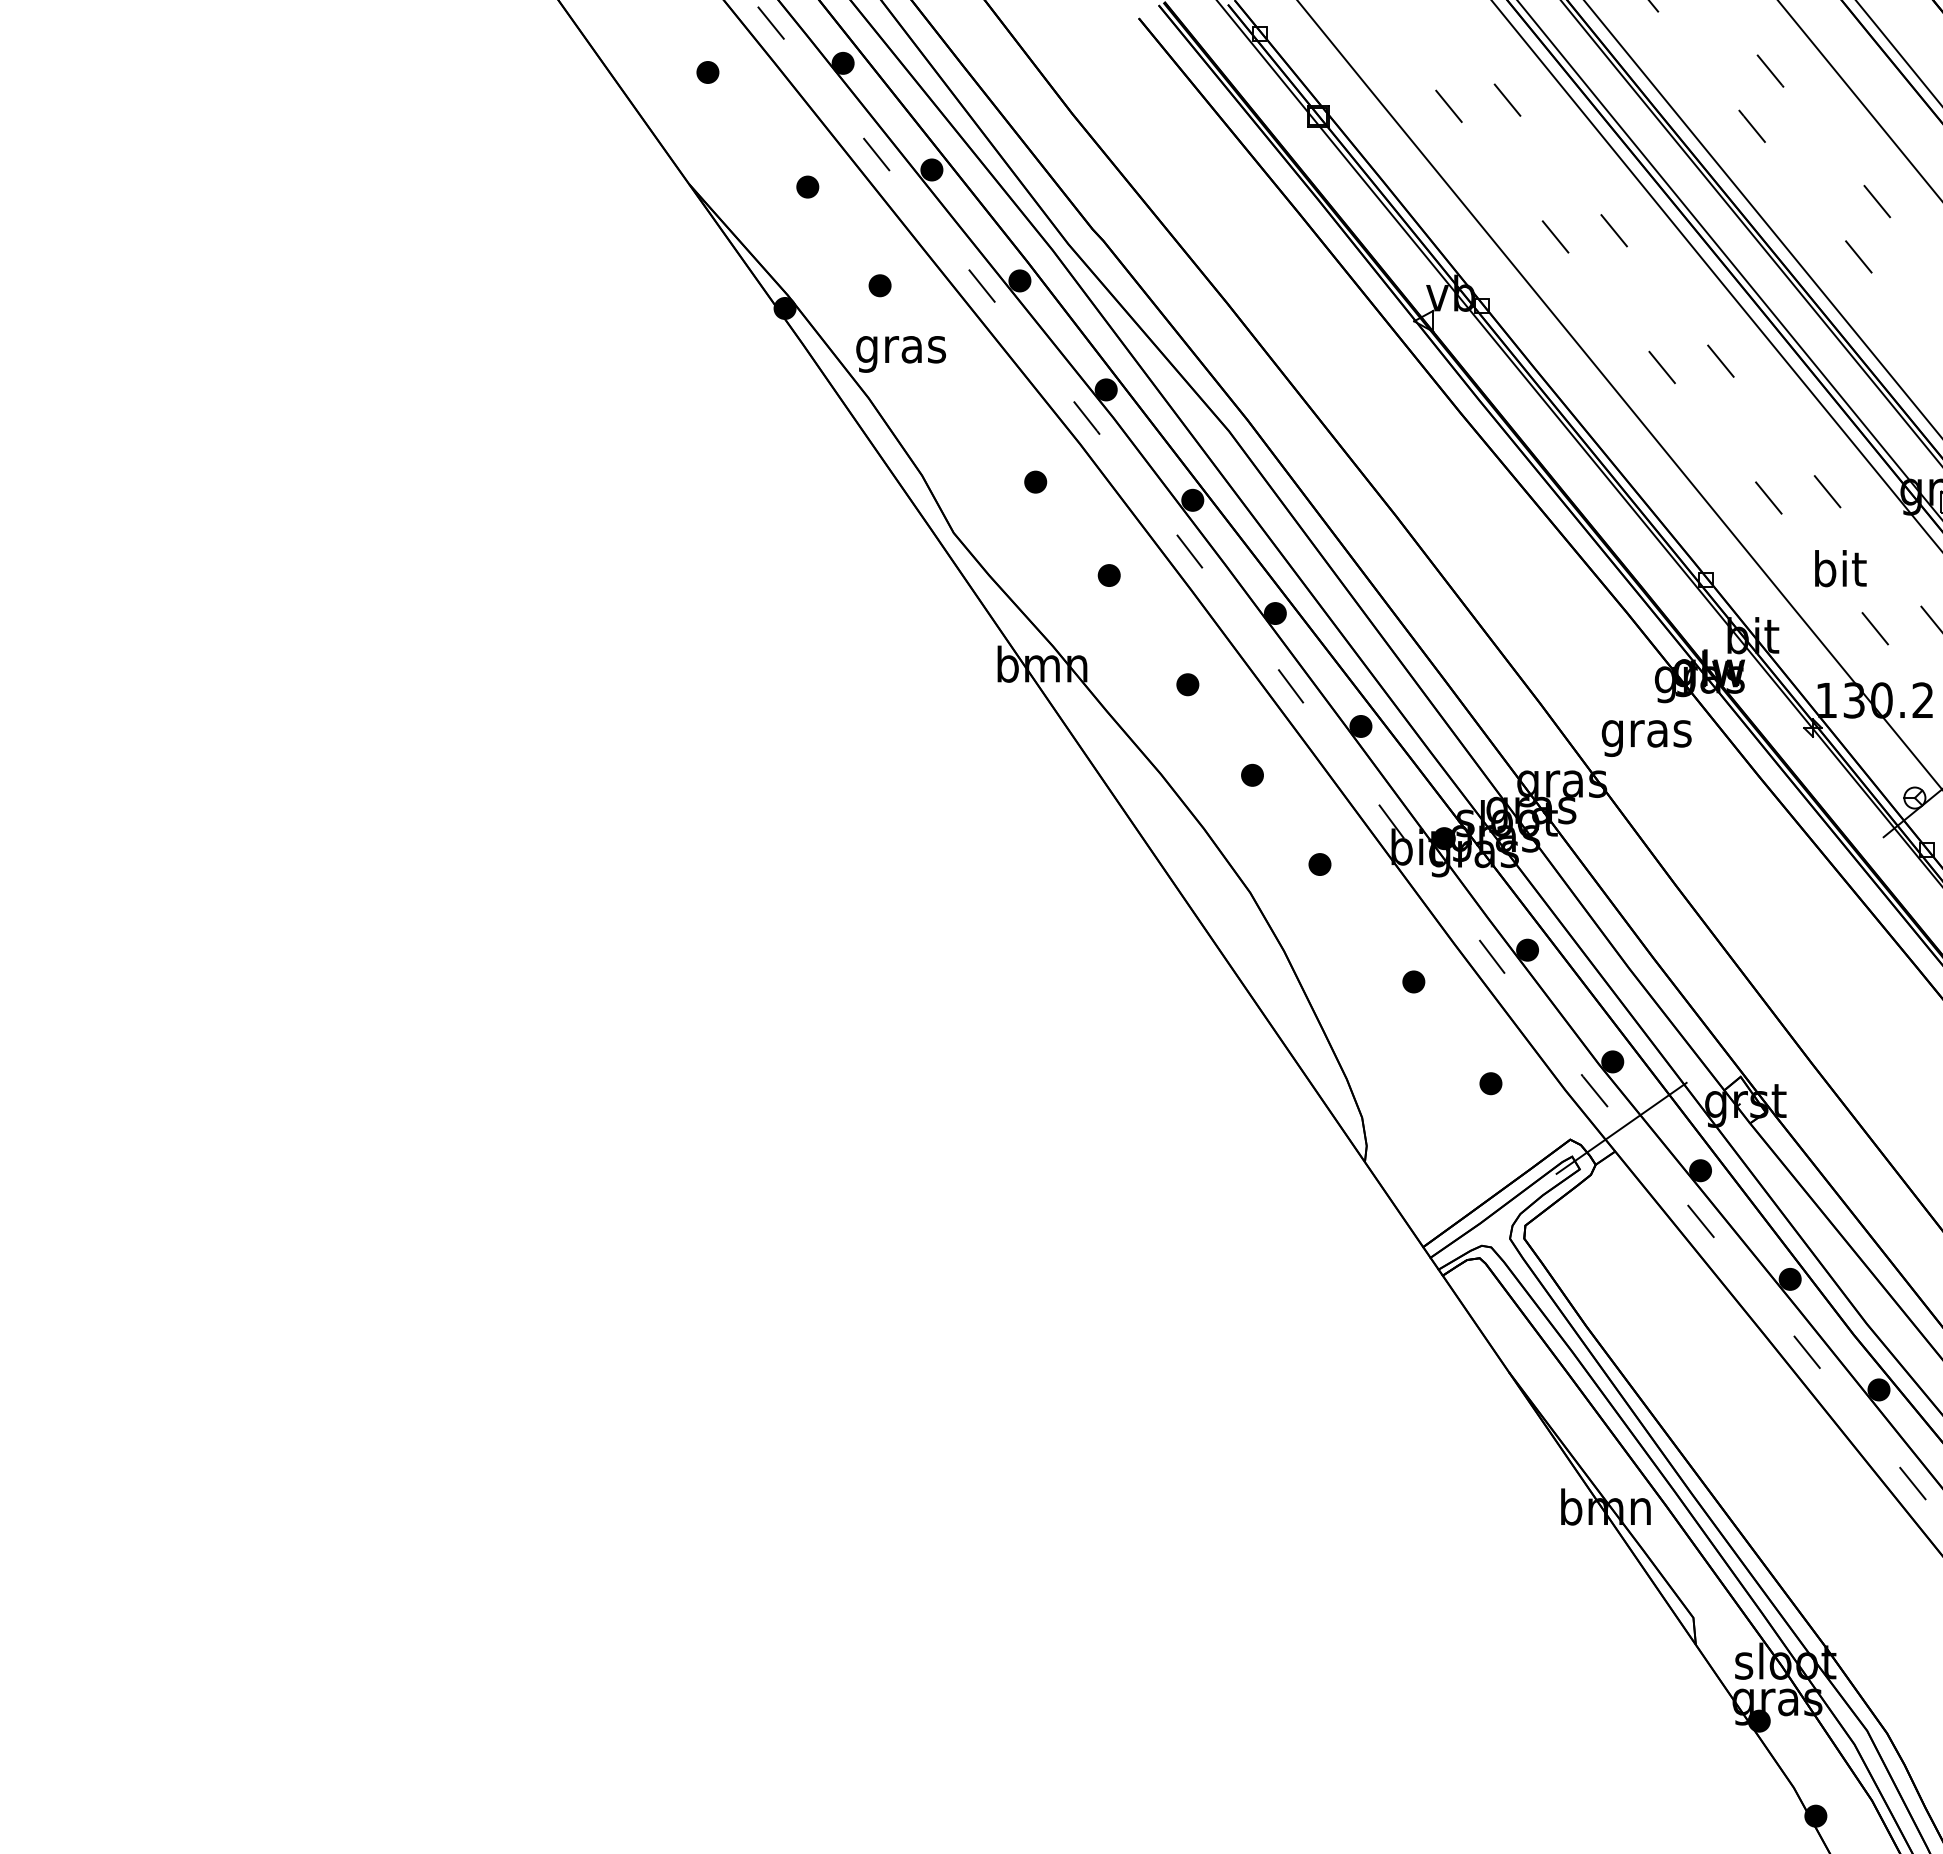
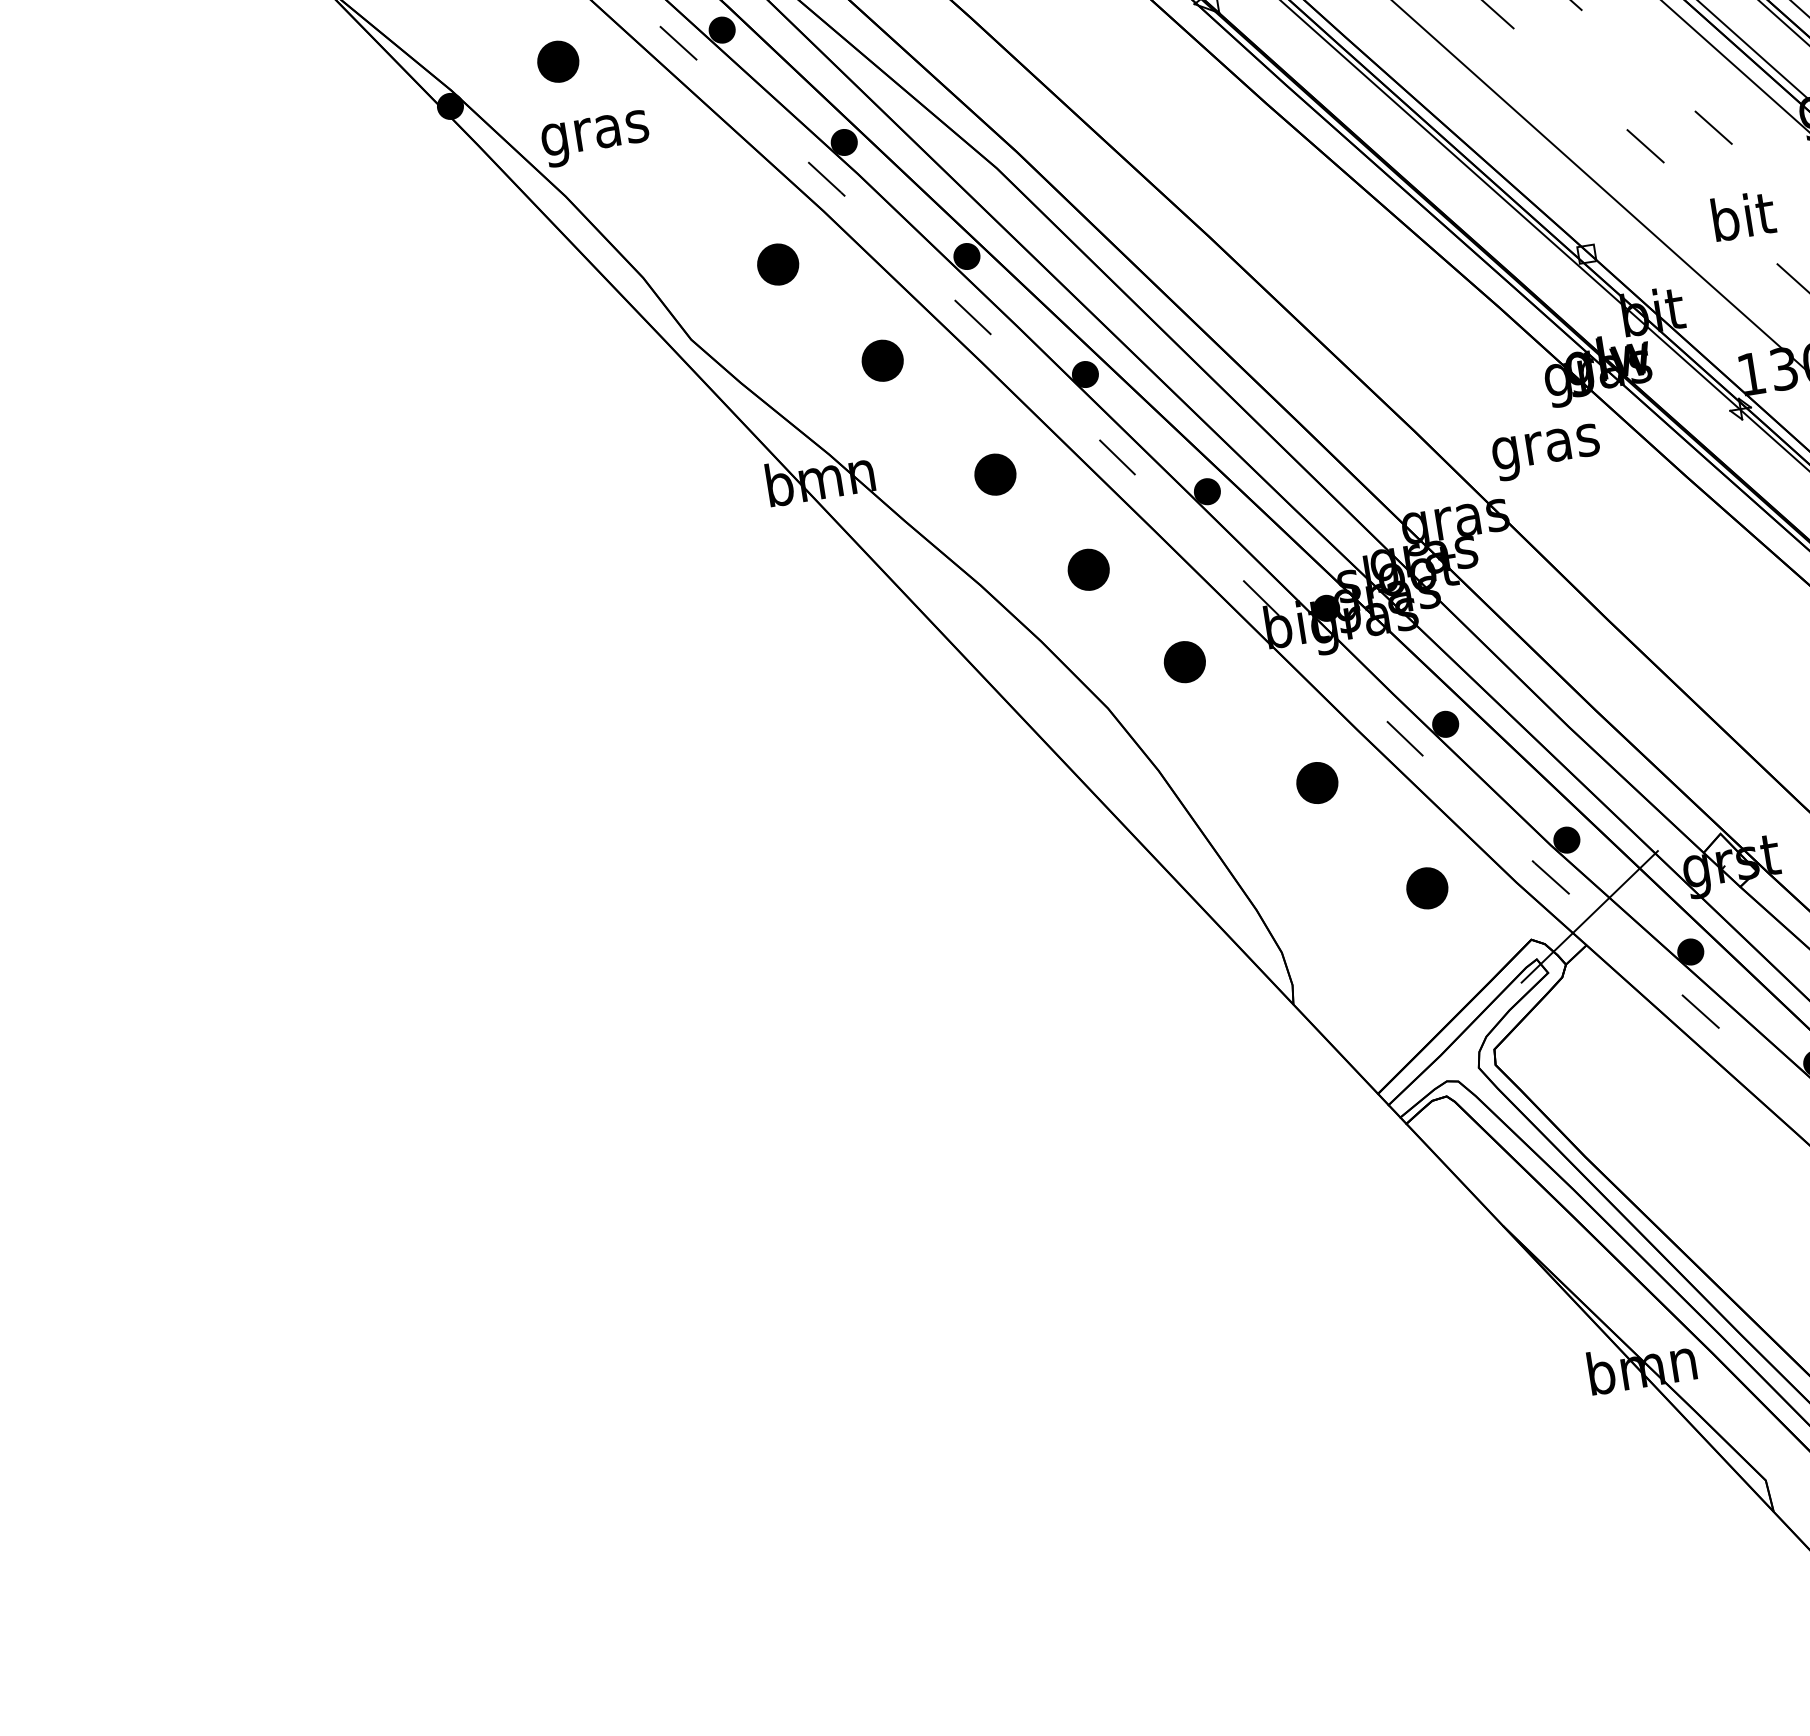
part: (879, 285) -> (557, 61), size x1.6
part: (1035, 481) -> (777, 263), size x1.6
part: (1108, 575) -> (881, 360), size x1.6
part: (1187, 684) -> (995, 474), size x1.6
part: (1252, 774) -> (1088, 568), size x1.6
part: (1319, 864) -> (1184, 662), size x1.6
part: (1413, 981) -> (1316, 782), size x1.6
part: (1490, 1083) -> (1426, 888), size x1.6

